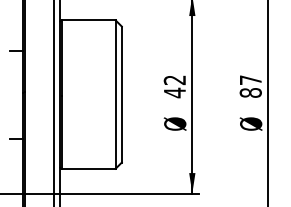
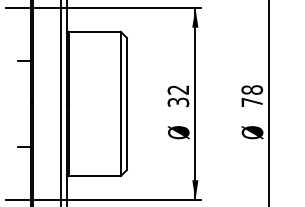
text: (251, 86) -> (252, 96), 87 -> 78
text: (174, 93) -> (178, 102), 42 -> 32

